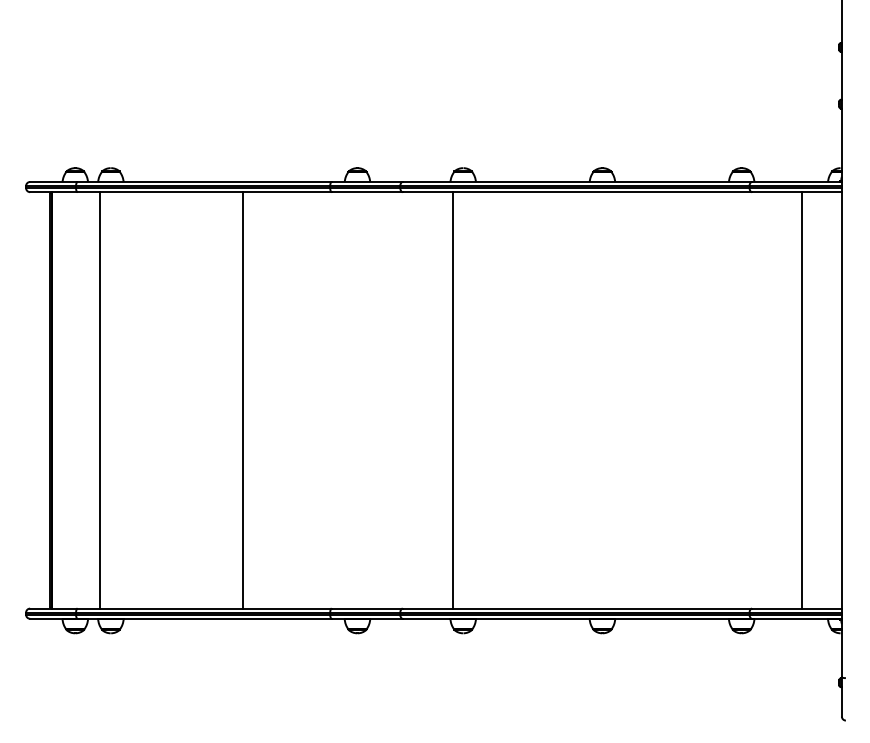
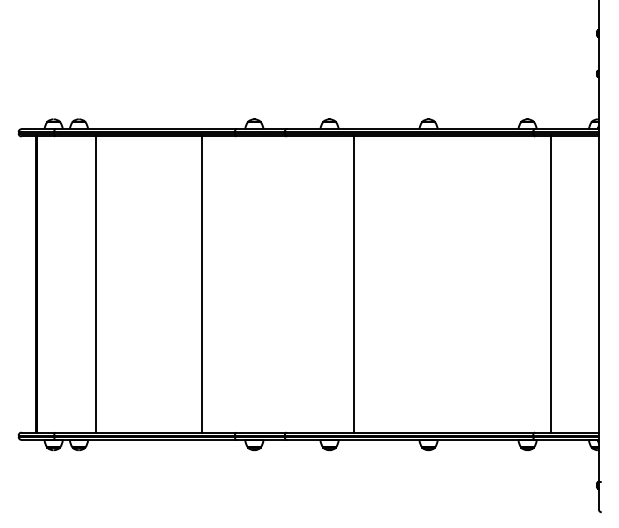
line: (99, 400) -> (95, 284), moved
line: (243, 400) -> (201, 284), moved
line: (452, 400) -> (353, 284), moved
line: (802, 400) -> (550, 284), moved

